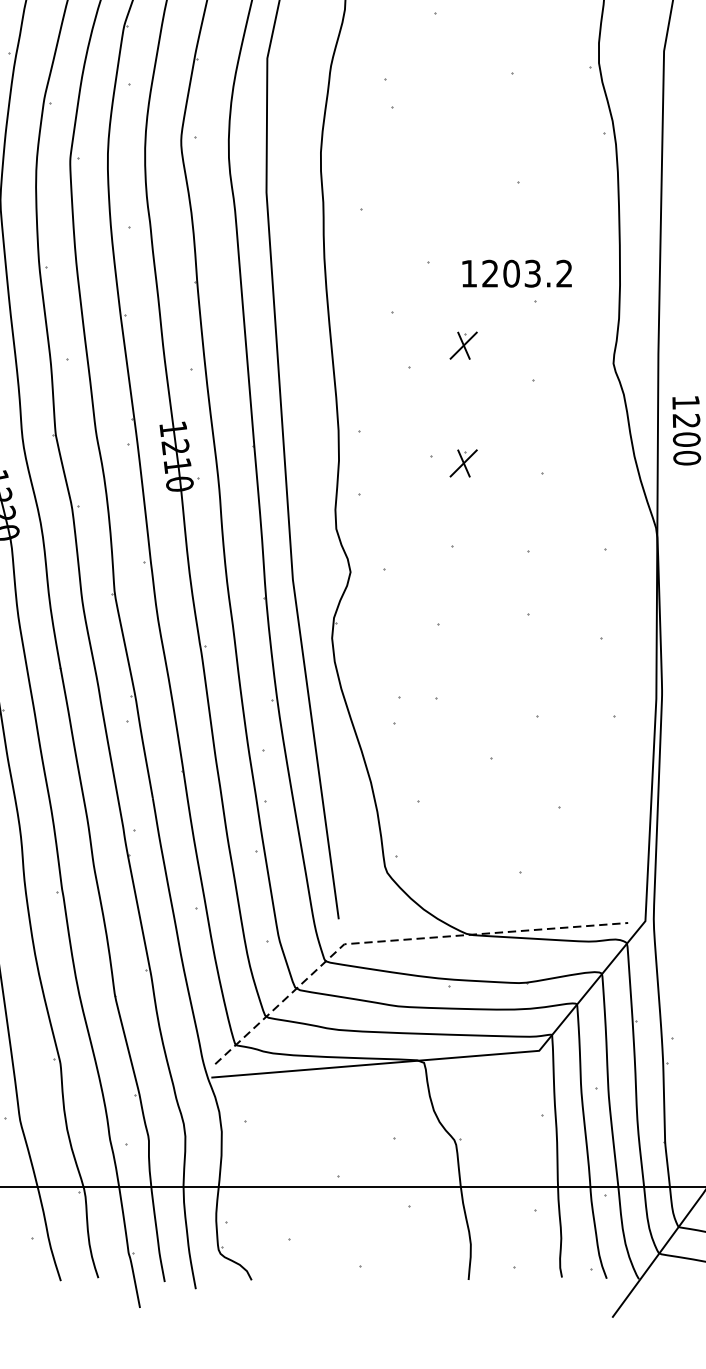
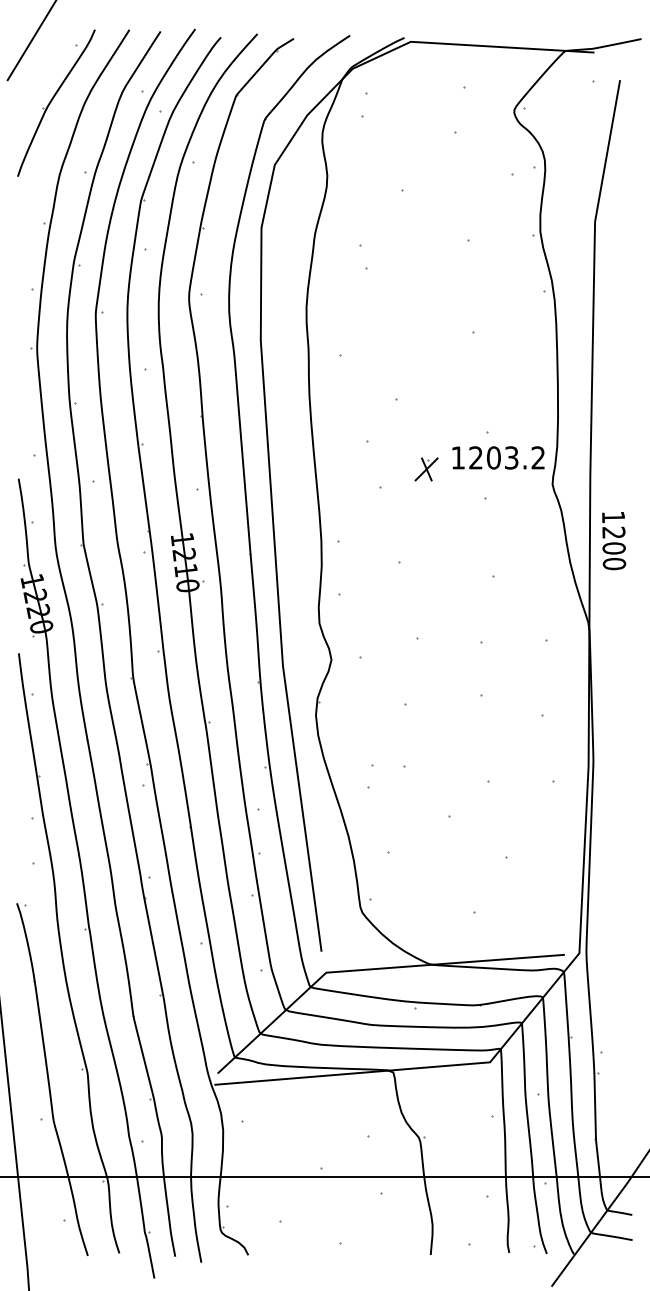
text: (517, 273) -> (498, 457), moved
part: (463, 463) -> (426, 568), removed
line: (398, 940) -> (371, 969), dashed -> solid

